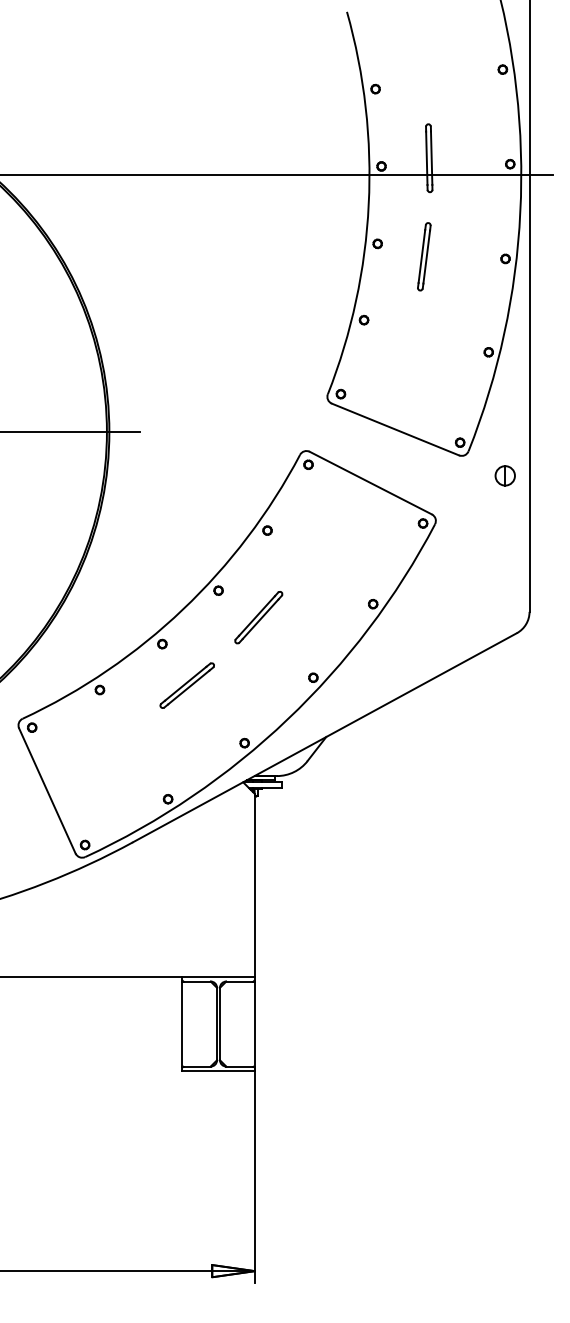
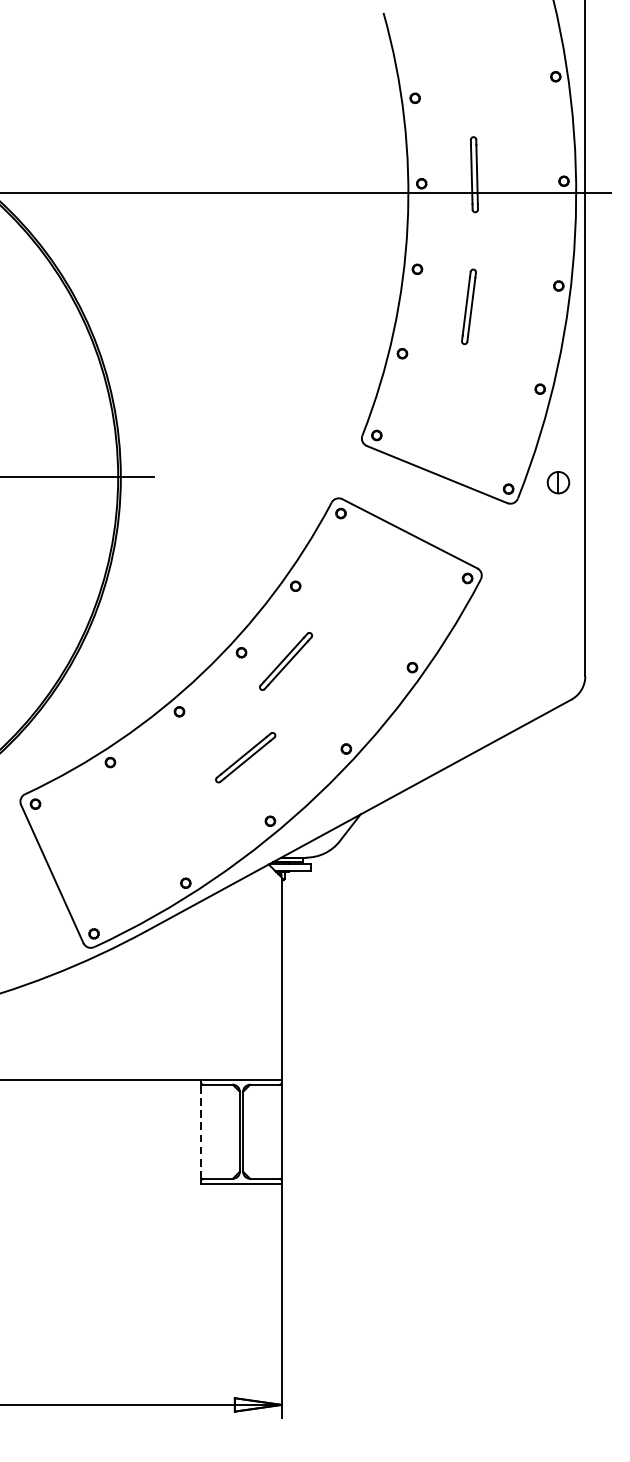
part: (424, 256) -> (469, 306), moved
part: (504, 475) -> (557, 482), moved
part: (258, 617) -> (285, 661), moved
part: (186, 685) -> (244, 757), moved
line: (182, 1024) -> (201, 1132), solid -> dashed

